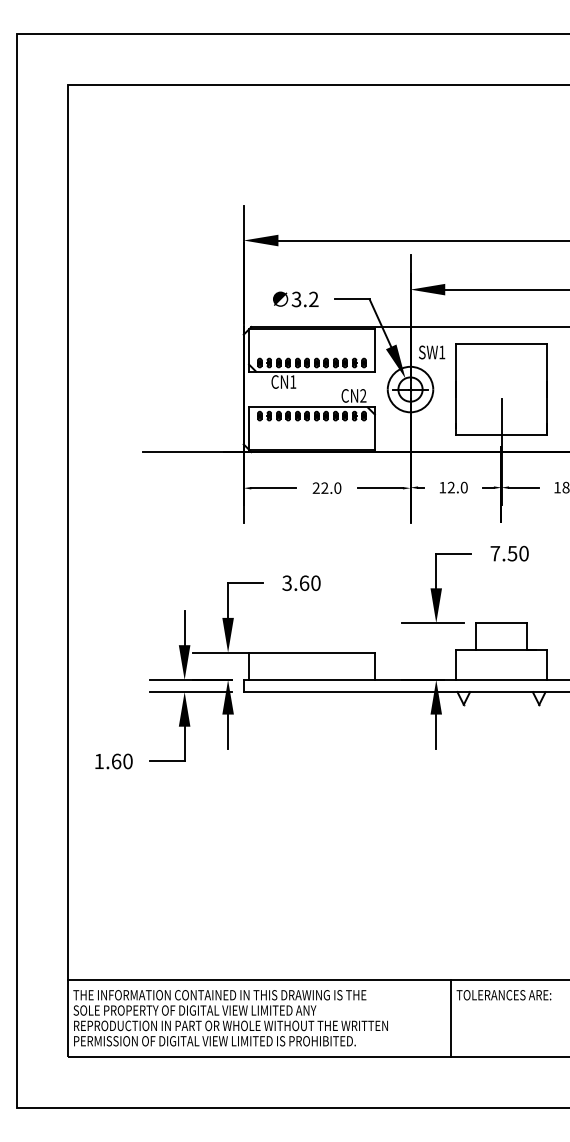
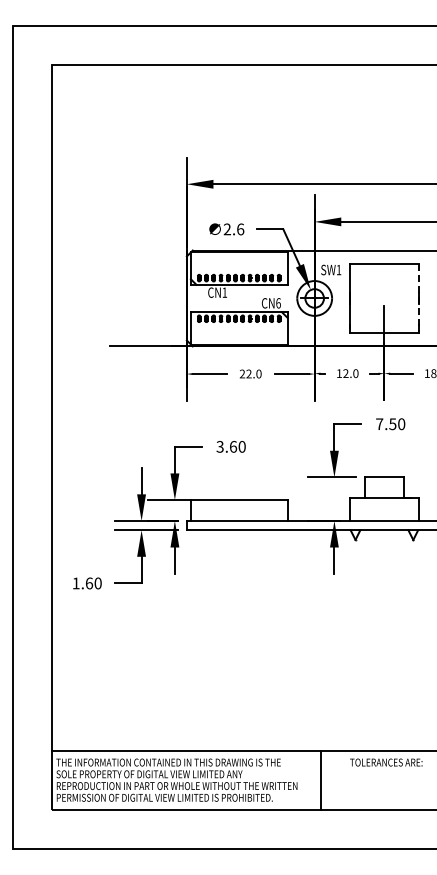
text: (304, 299) -> (233, 229), 3.2 -> 2.6
line: (547, 388) -> (419, 297), solid -> dashed
text: (363, 396) -> (278, 303), CN2 -> CN6
line: (450, 1017) -> (320, 779), moved

